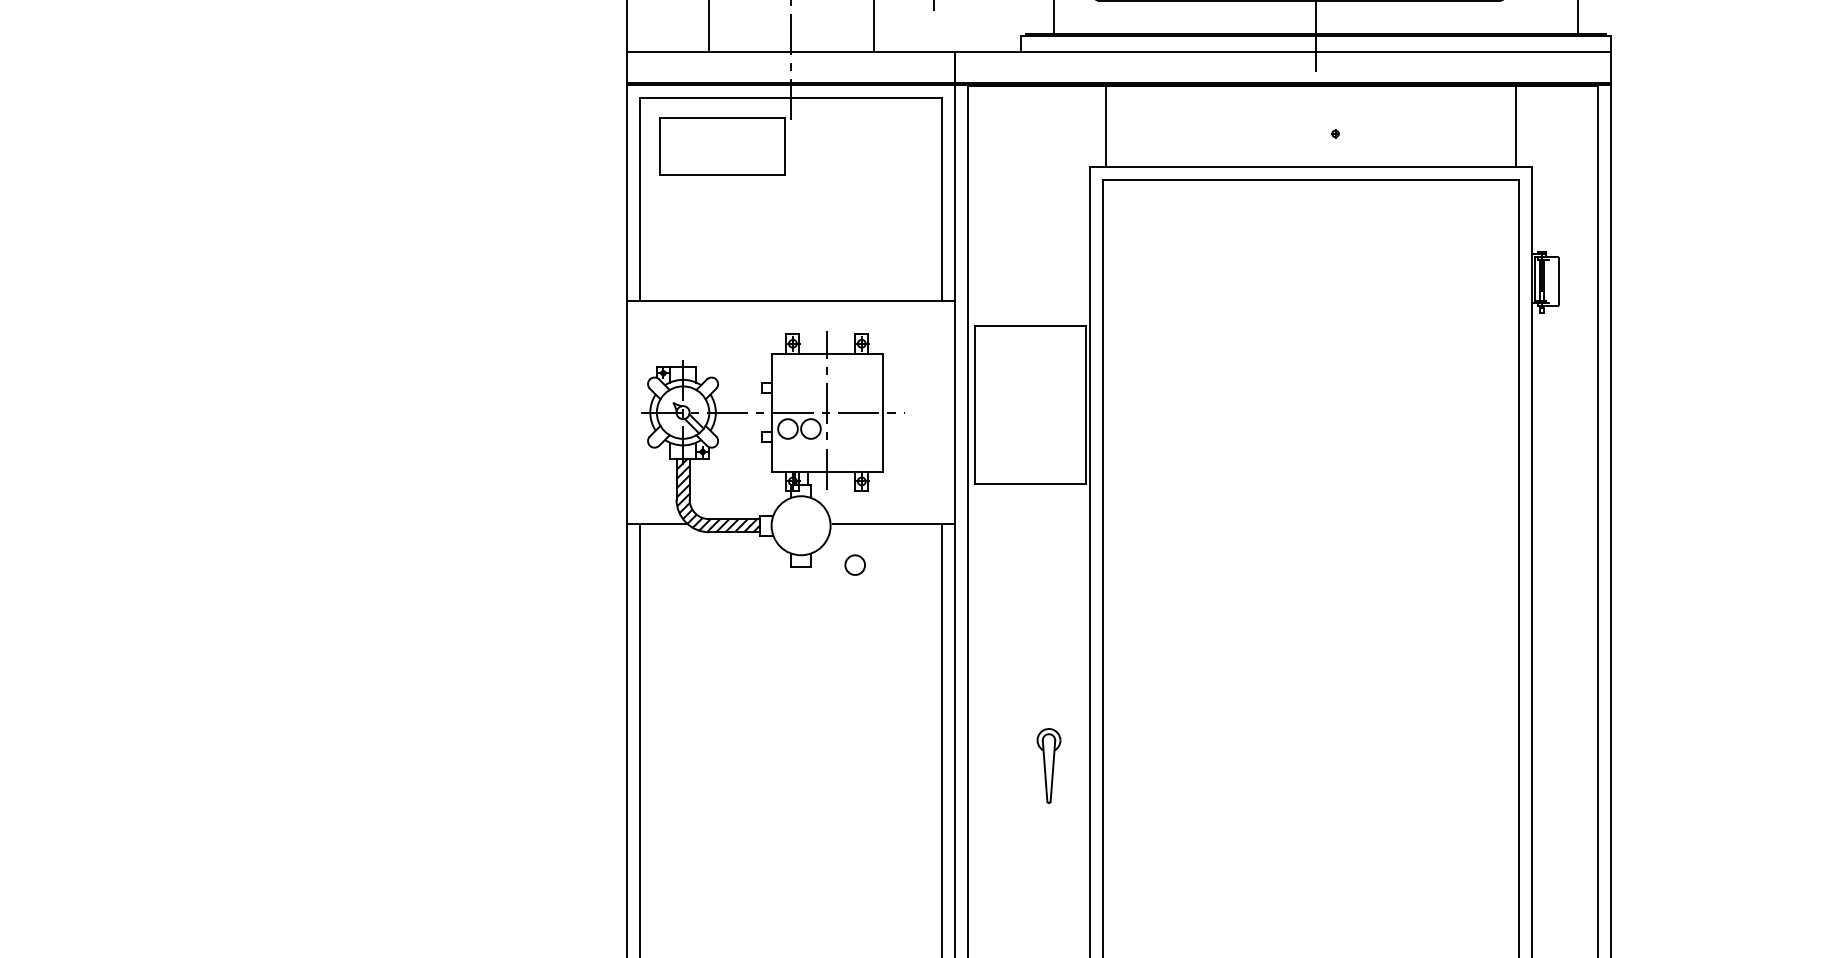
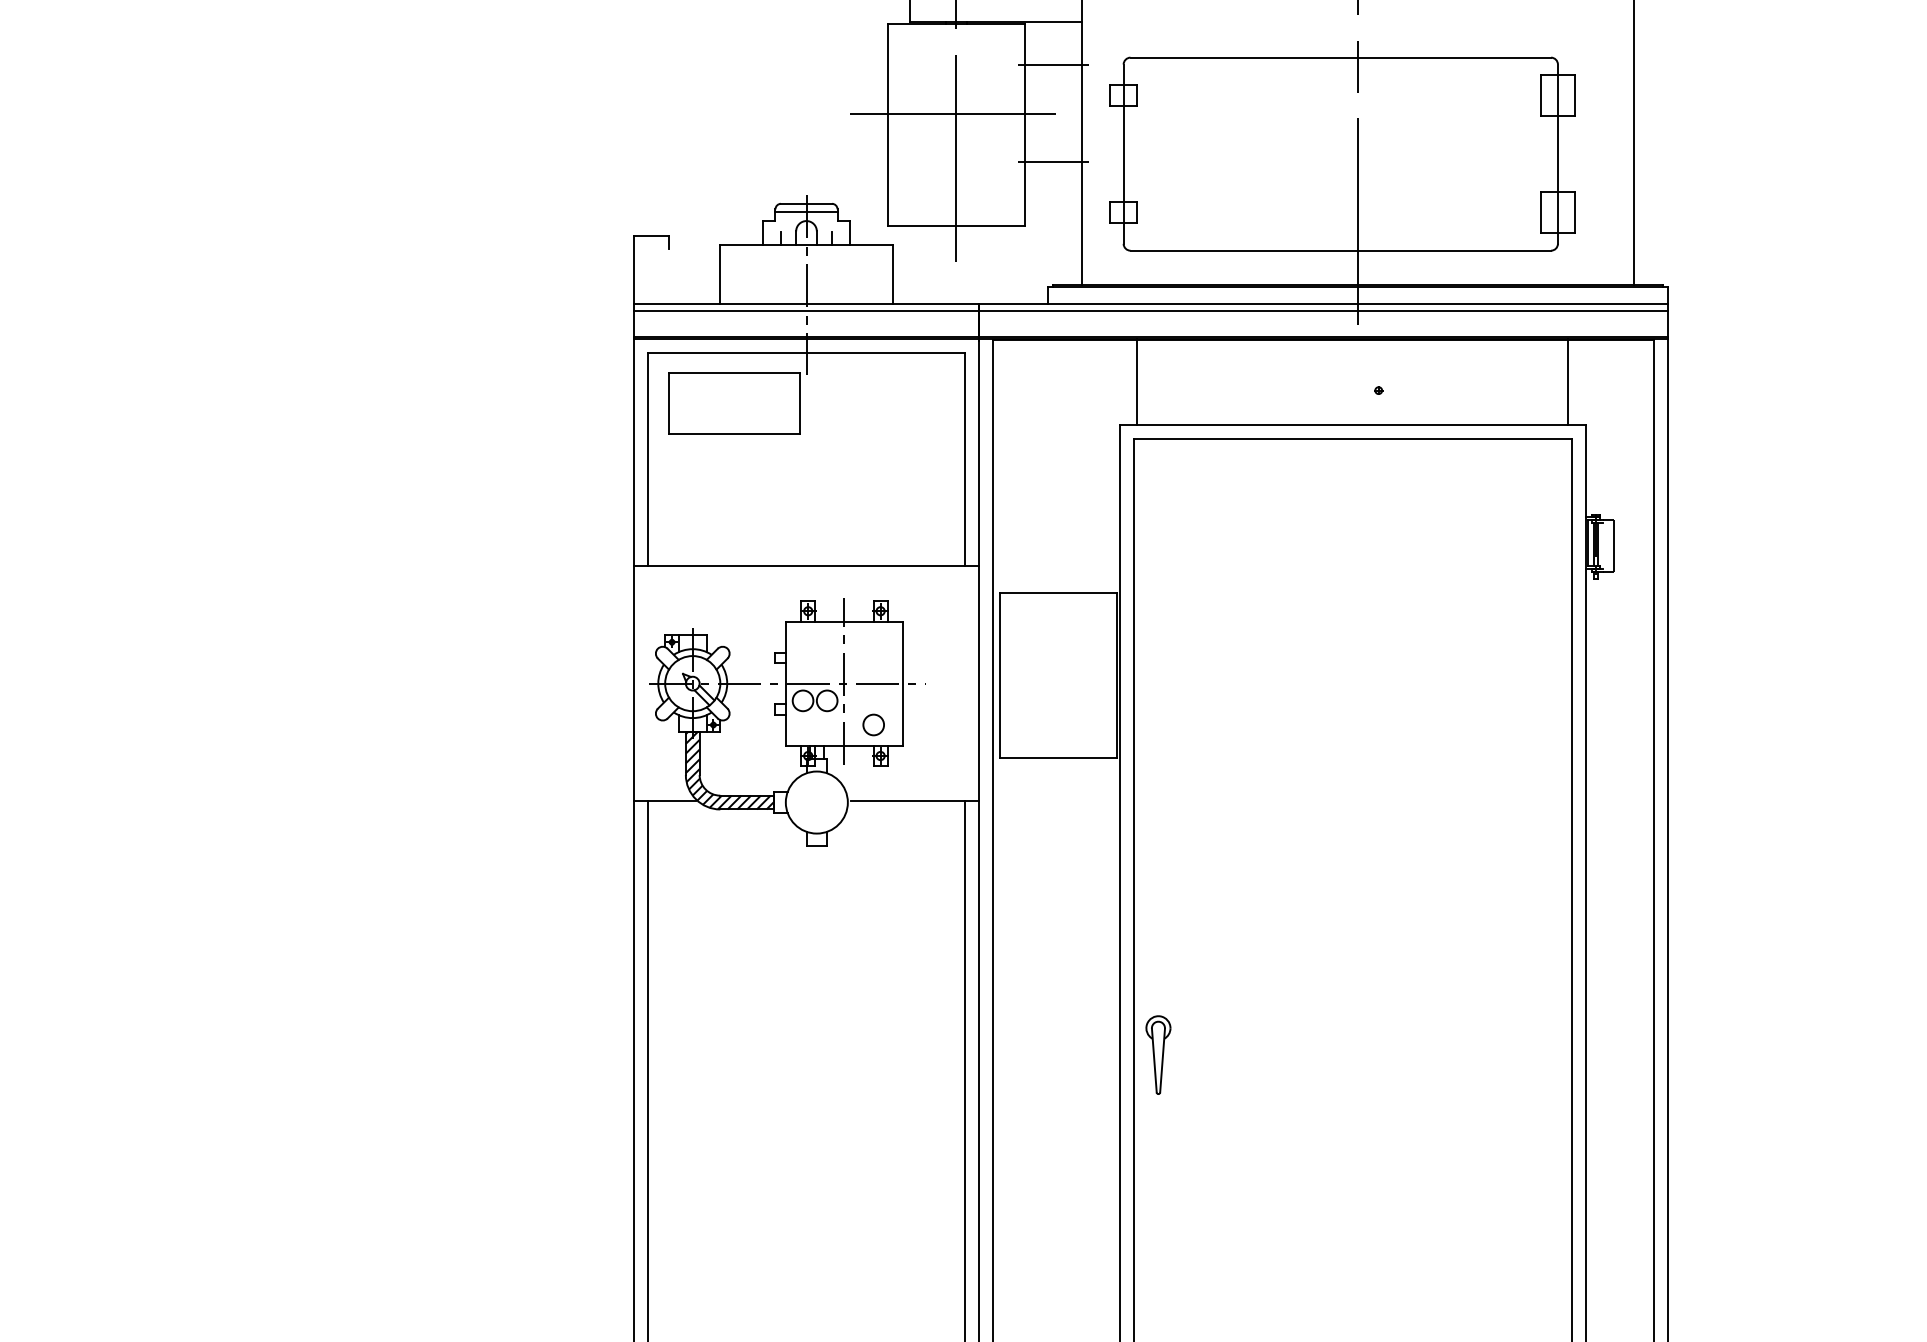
line: (1119, 58) -> (1151, 311), added
circle: (855, 564) -> (873, 724), moved
part: (1049, 765) -> (1158, 1054), moved

